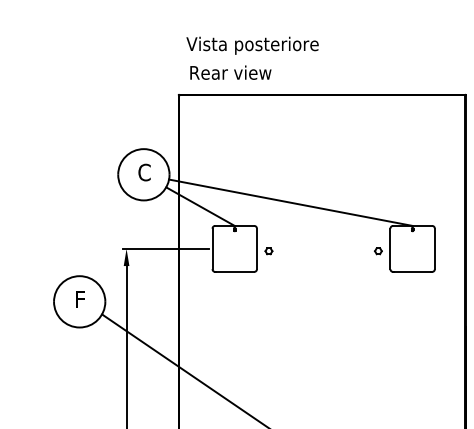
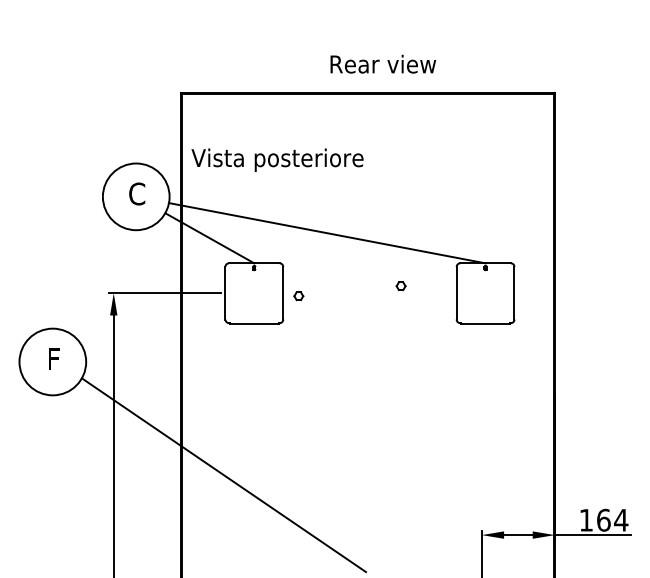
text: (252, 45) -> (277, 159), moved
text: (231, 72) -> (383, 63), moved
part: (377, 251) -> (400, 286), moved

